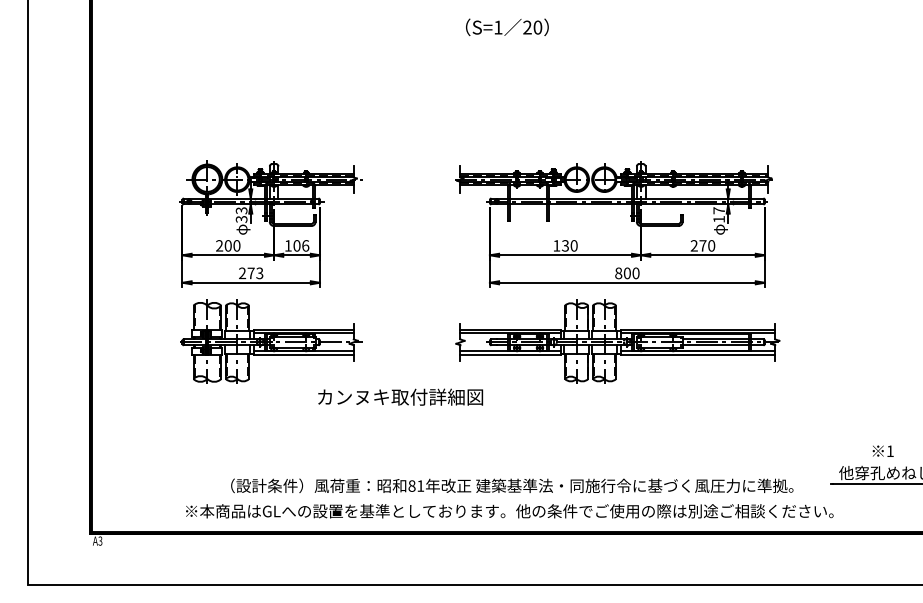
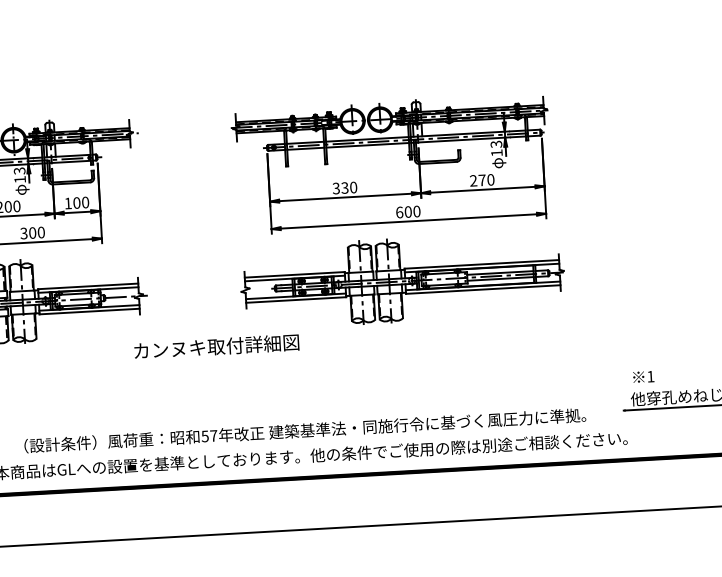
text: (718, 210) -> (495, 144), 17 -> 13
text: (241, 219) -> (20, 179), 33 -> 13
text: (305, 245) -> (85, 202), 106 -> 100
text: (556, 245) -> (335, 188), 130 -> 330
text: (250, 273) -> (32, 233), 273 -> 300
text: (618, 273) -> (399, 212), 800 -> 600
text: (400, 396) -> (216, 346), moved
text: (882, 450) -> (642, 376), moved
text: (416, 485) -> (209, 435), 81 -> 57

